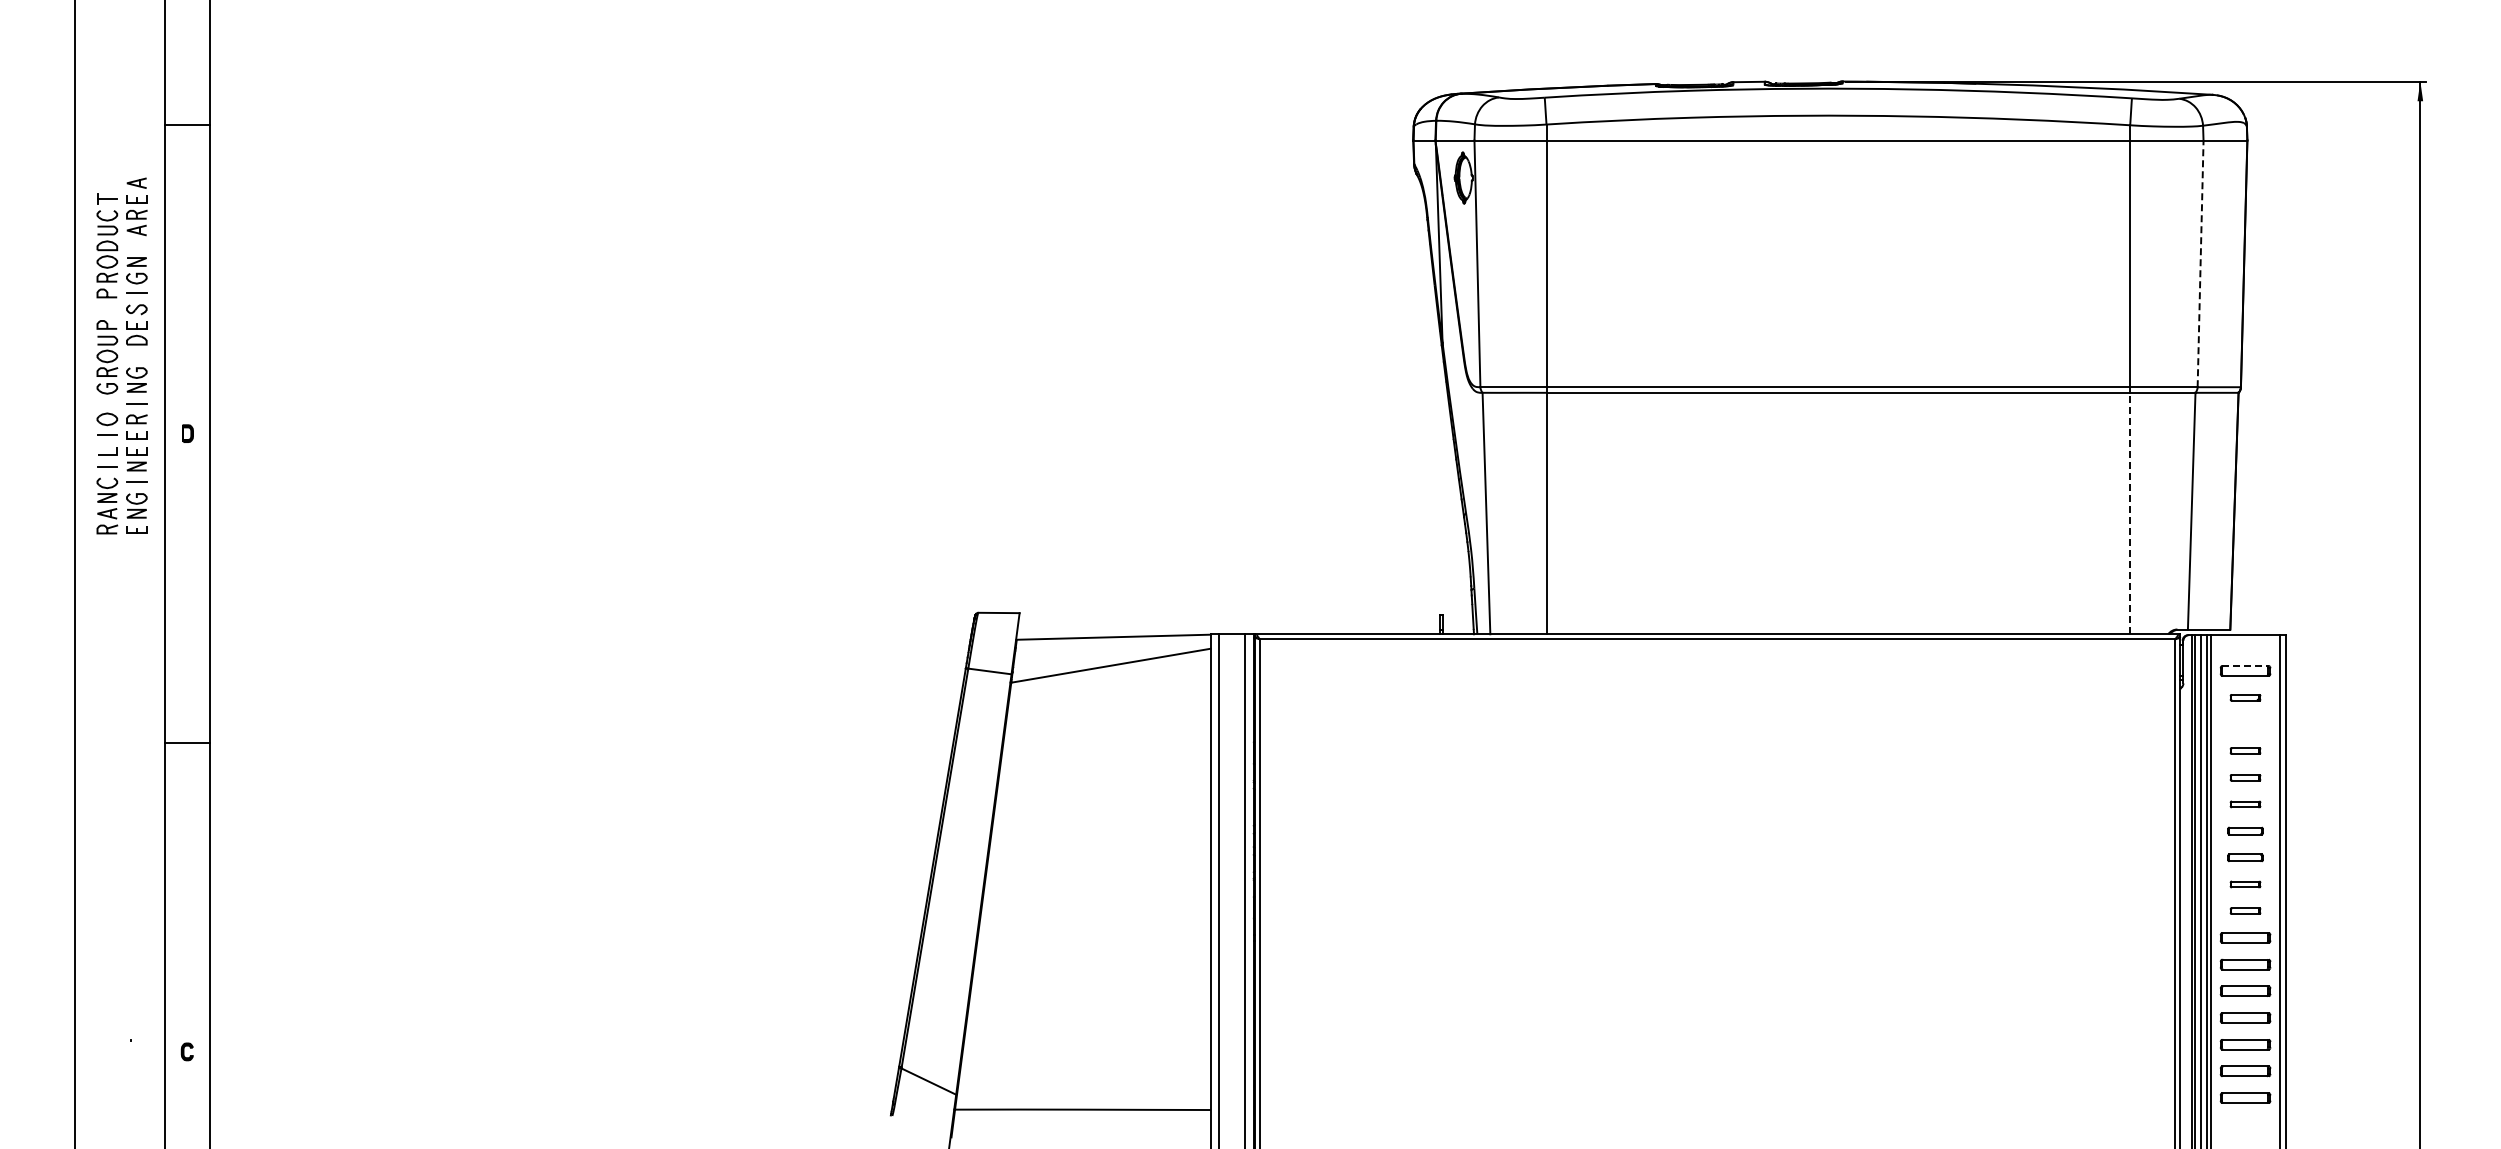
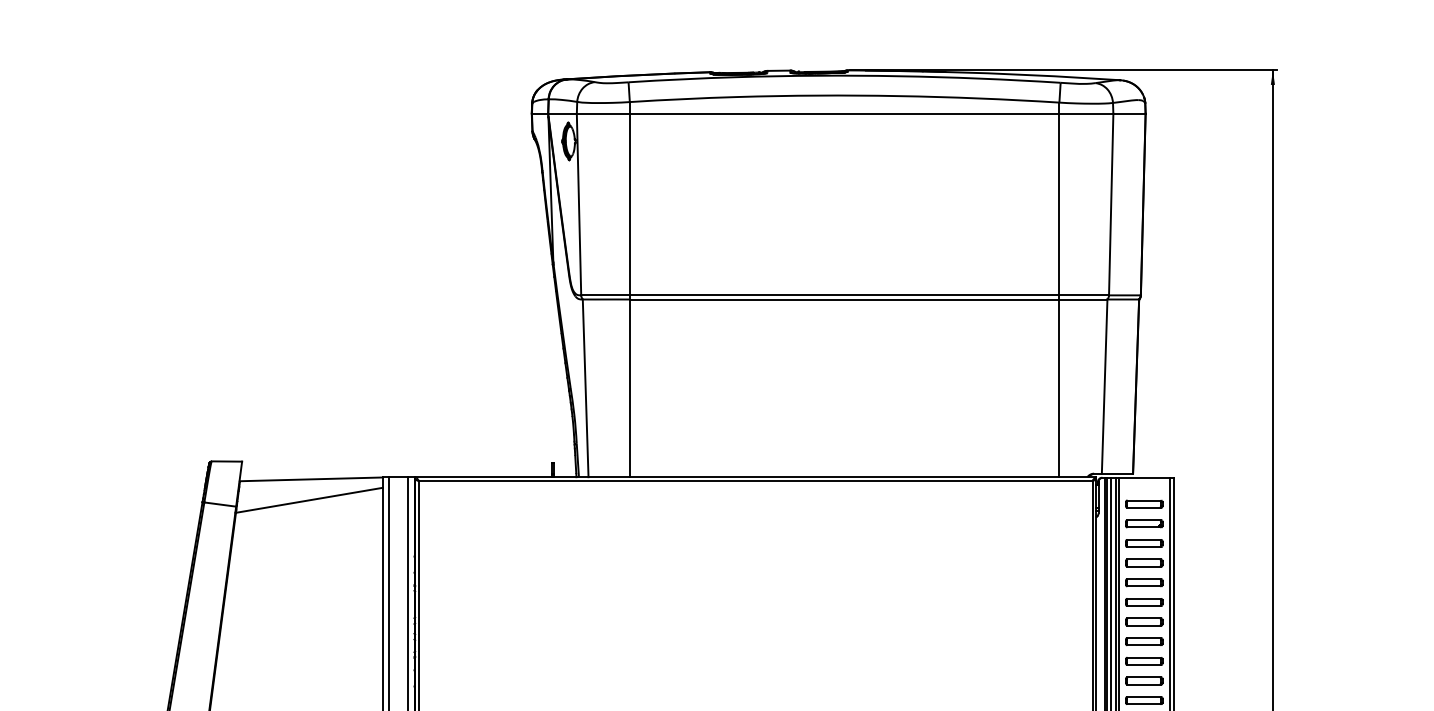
line: (2200, 263) -> (1111, 204), dashed -> solid
line: (2130, 513) -> (1059, 388), dashed -> solid
line: (2246, 666) -> (1144, 500), dashed -> solid
part: (2245, 697) -> (1144, 523), size x1.67
part: (2245, 723) -> (1144, 542), added
part: (2245, 750) -> (1144, 562), size x1.67
part: (2245, 777) -> (1144, 582), size x1.67
part: (2245, 804) -> (1144, 602), size x1.67
part: (2245, 830) -> (1144, 621), size x1.43
part: (2245, 857) -> (1144, 641), size x1.43
part: (2245, 884) -> (1144, 661), size x1.67
part: (2245, 910) -> (1144, 680), size x1.67

